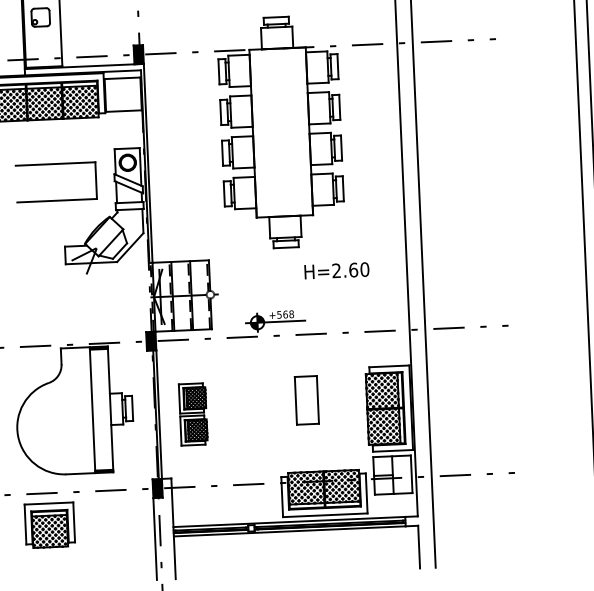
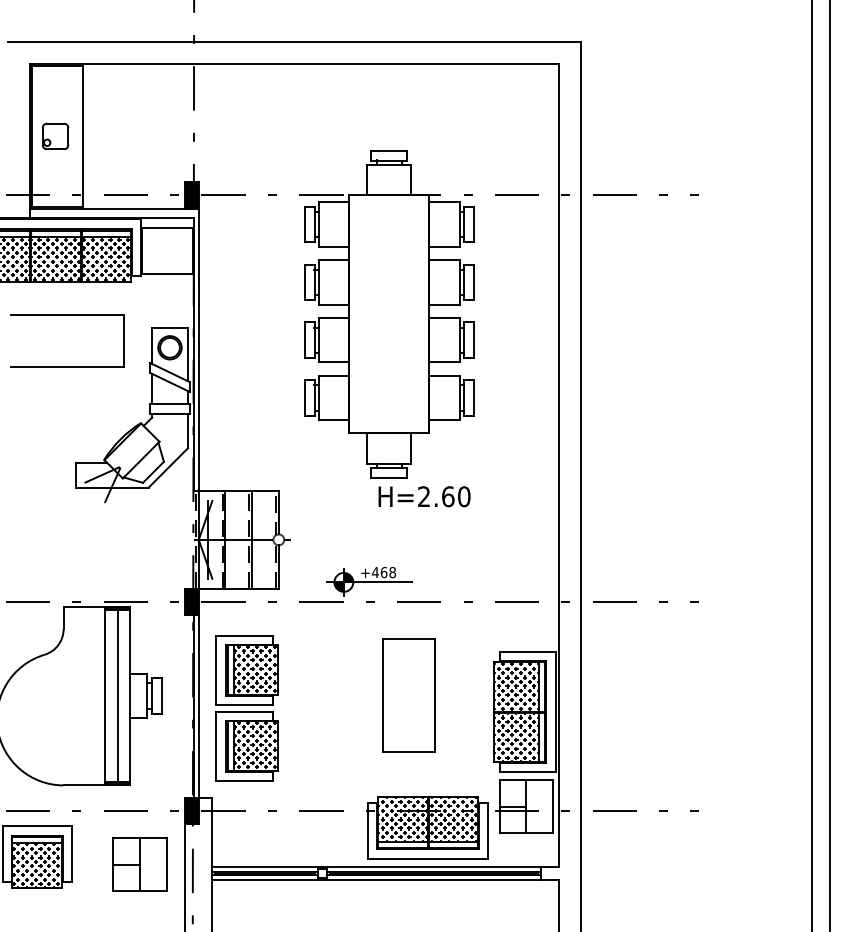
part: (55, 164) -> (67, 315), moved
text: (336, 270) -> (424, 496), moved
text: (278, 314) -> (374, 572), +568 -> +468
part: (306, 400) -> (408, 695), size x1.67
line: (101, 409) -> (117, 695), added
part: (192, 414) -> (246, 708), size x1.67
part: (122, 527) -> (139, 864), added

